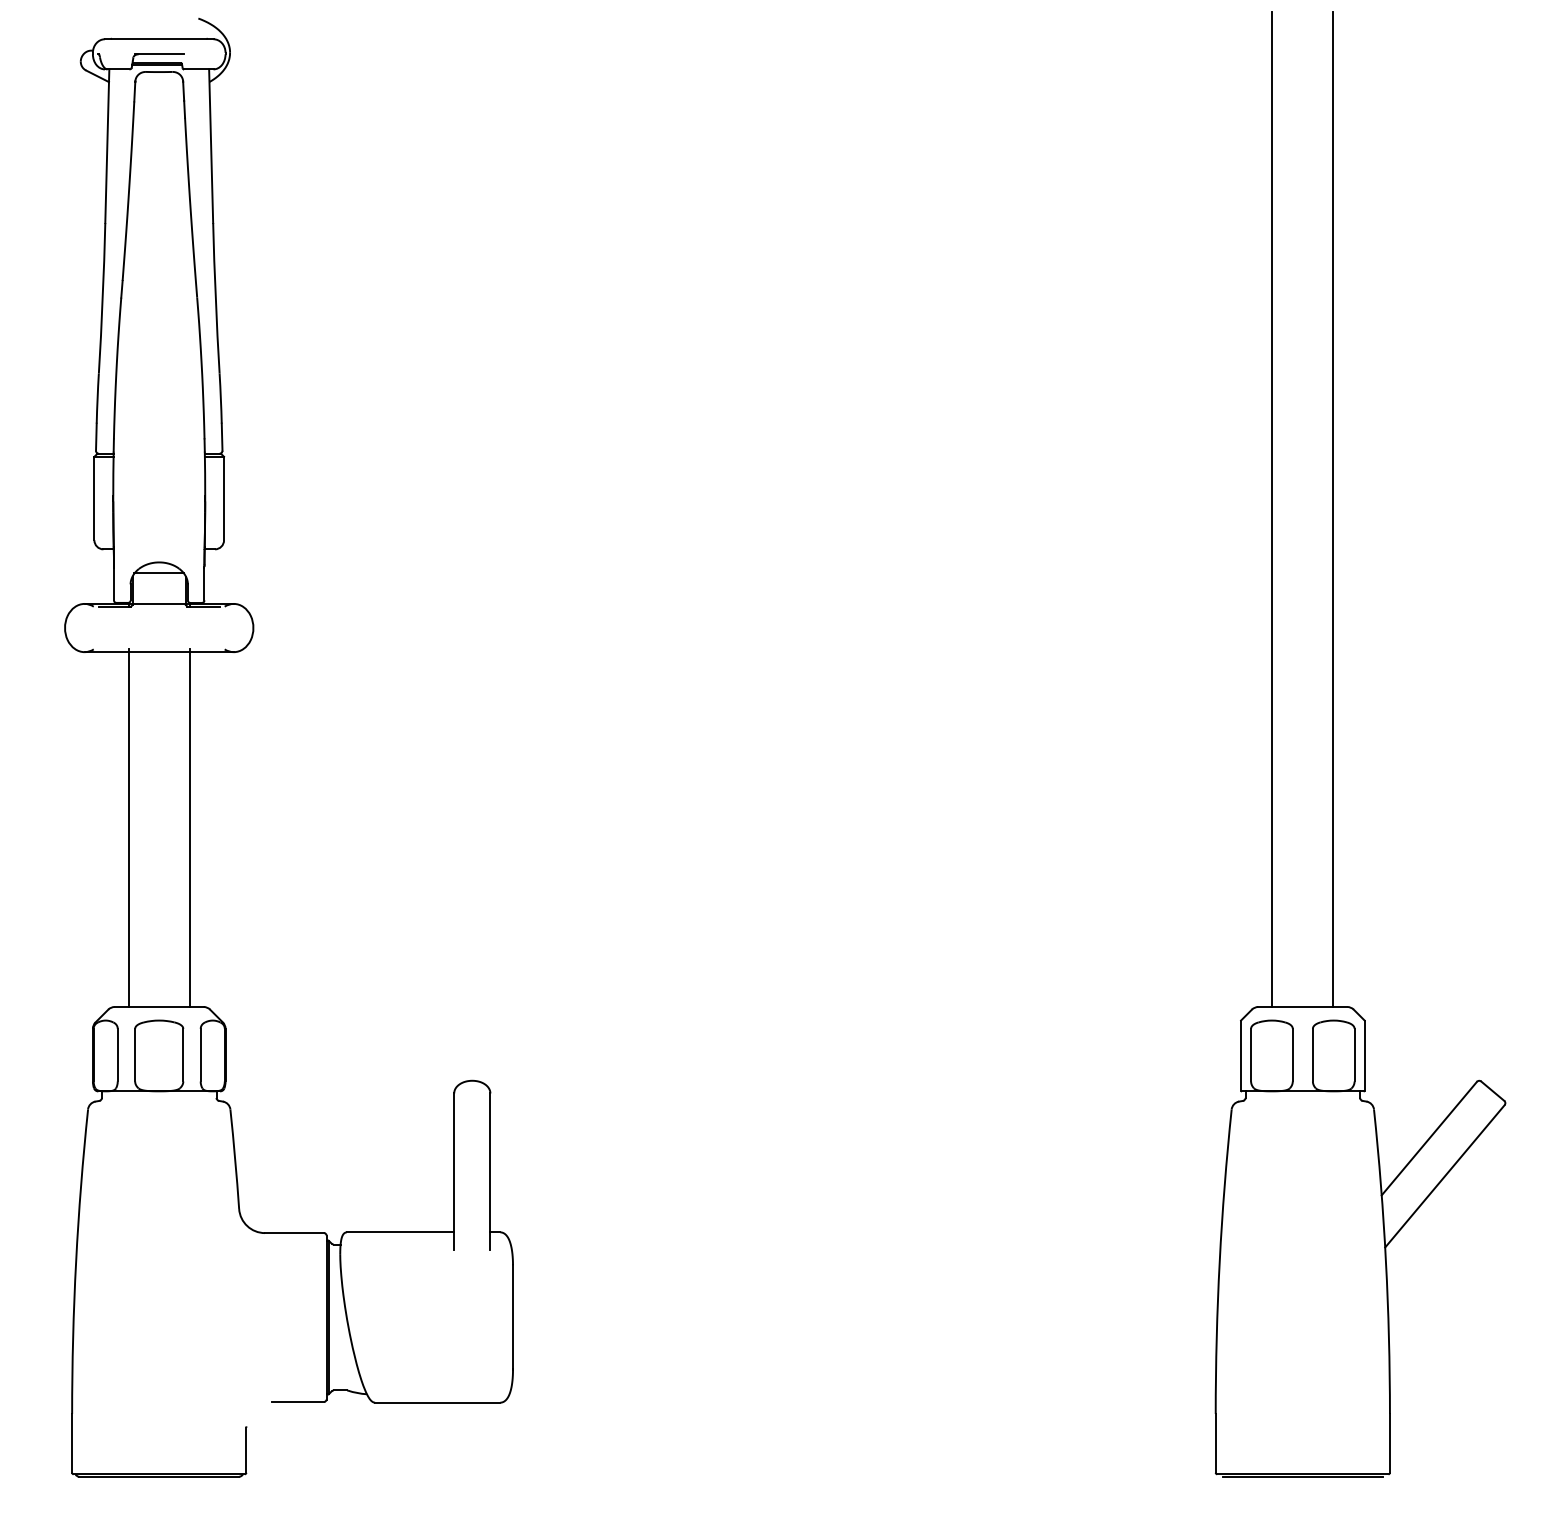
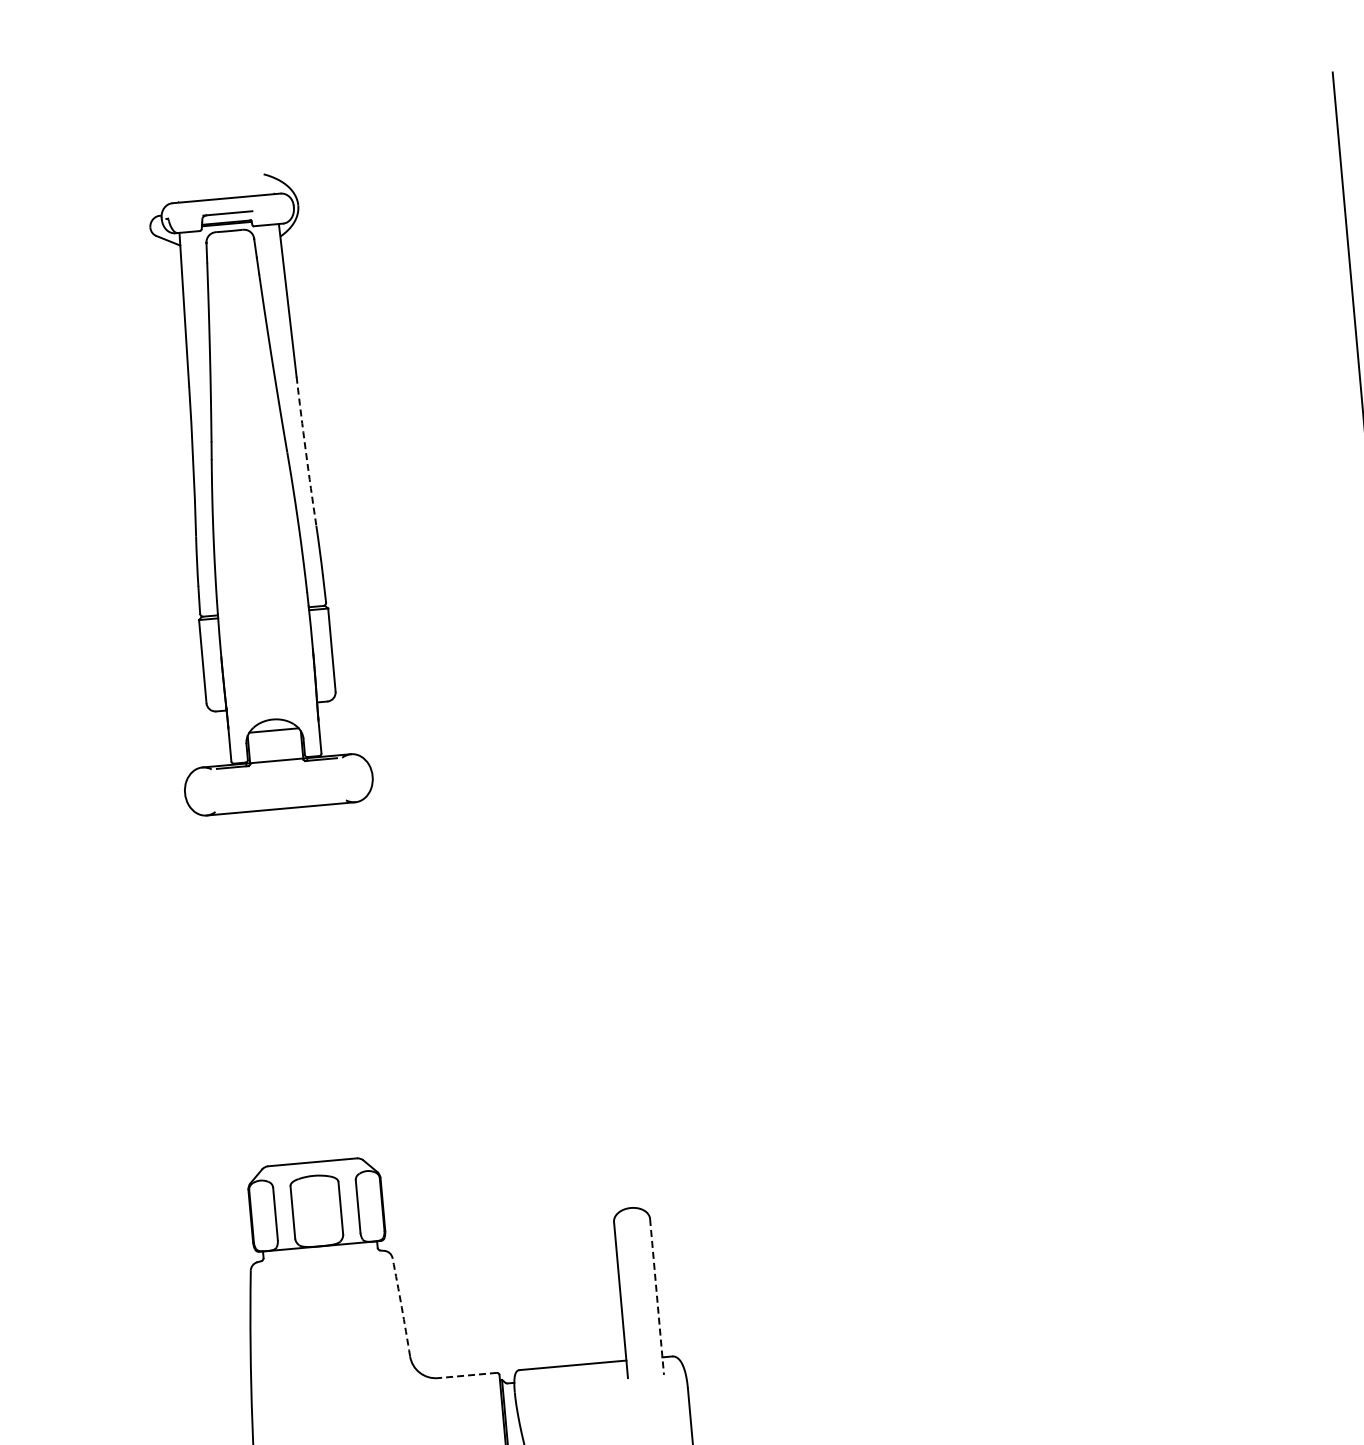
arc: (215, 298) -> (305, 451), solid -> dashed
line: (128, 828) -> (266, 987), removed
line: (189, 828) -> (326, 981), removed
arc: (235, 1159) -> (402, 1307), solid -> dashed
line: (490, 1172) -> (657, 1297), solid -> dashed
line: (294, 1233) -> (467, 1375), solid -> dashed

